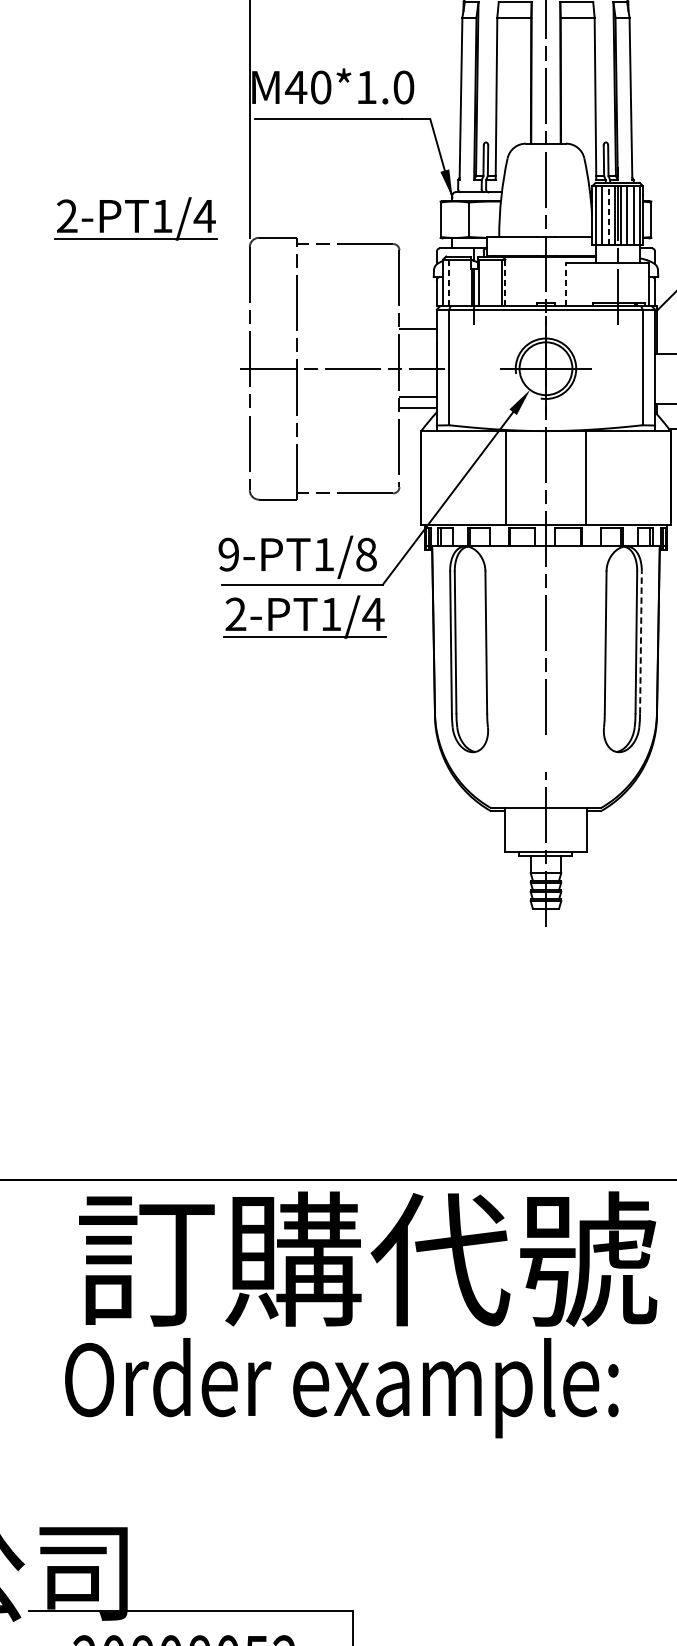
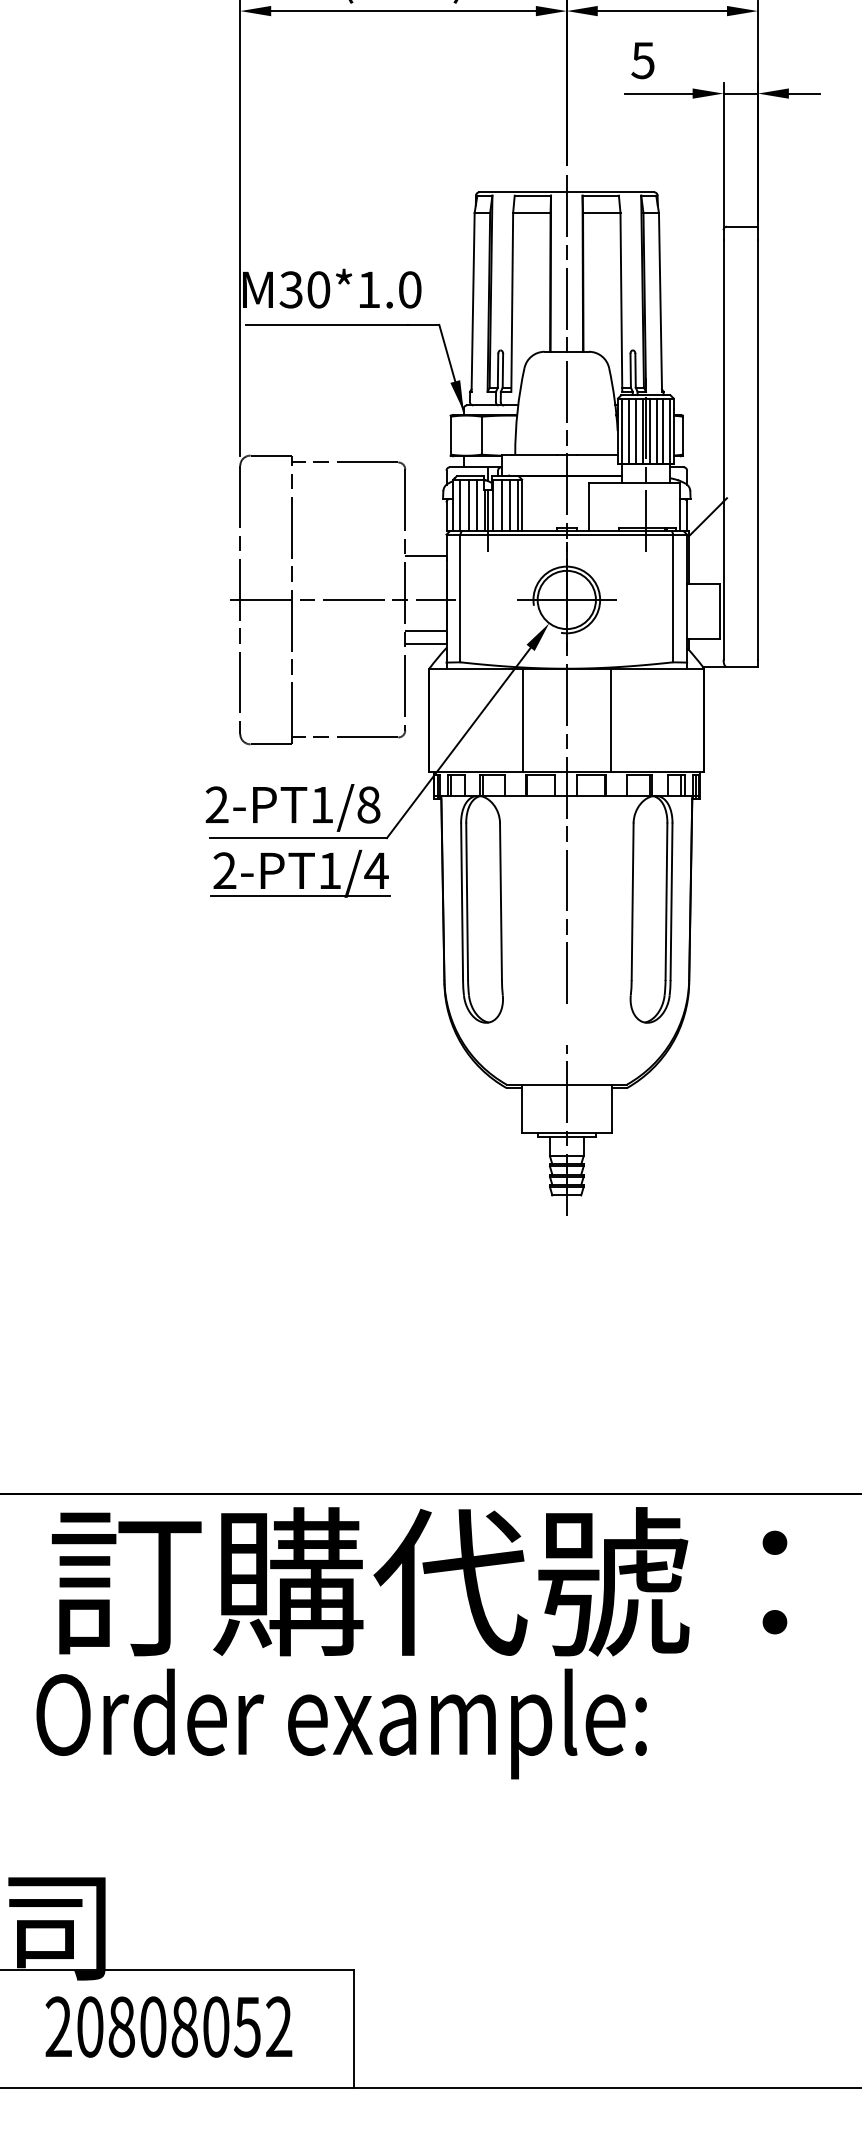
text: (296, 87) -> (291, 289), M40*1.0 -> M30*1.0
line: (608, 215) -> (635, 431), dashed -> solid
part: (135, 218) -> (114, 434), removed
line: (449, 283) -> (460, 505), dashed -> solid
line: (456, 283) -> (468, 505), added
line: (464, 283) -> (476, 505), added
line: (486, 283) -> (501, 505), added
line: (494, 283) -> (509, 505), added
line: (505, 283) -> (522, 505), dashed -> solid
line: (566, 283) -> (589, 506), dashed -> solid
text: (228, 555) -> (216, 805), 9-PT1/8 -> 2-PT1/8
line: (640, 642) -> (671, 901), dashed -> solid

